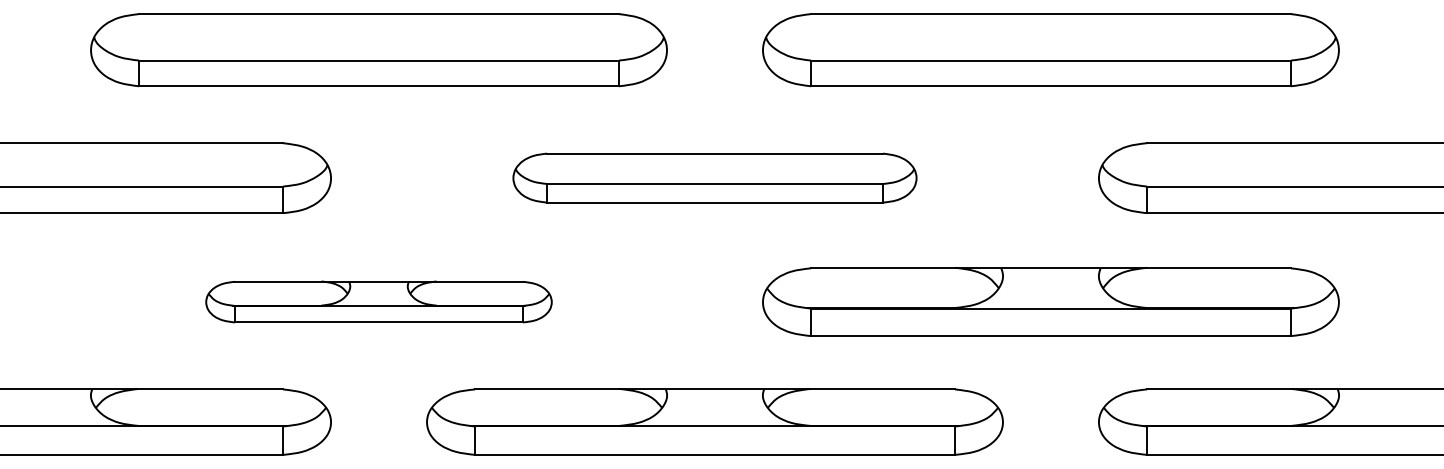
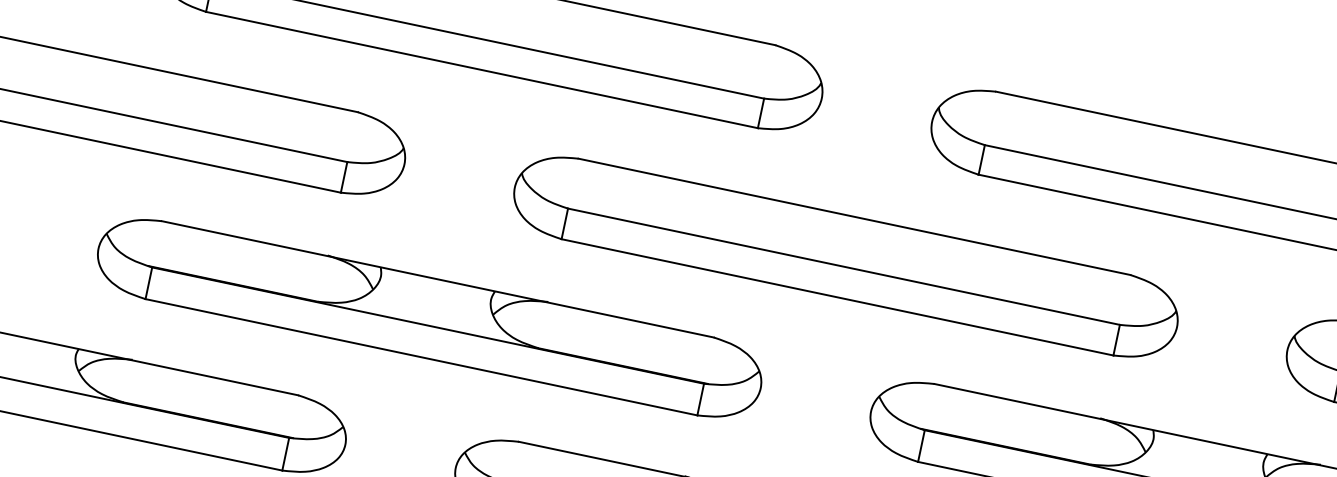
part: (714, 177) -> (845, 256), size x1.43
part: (378, 301) -> (429, 317), size x1.67

